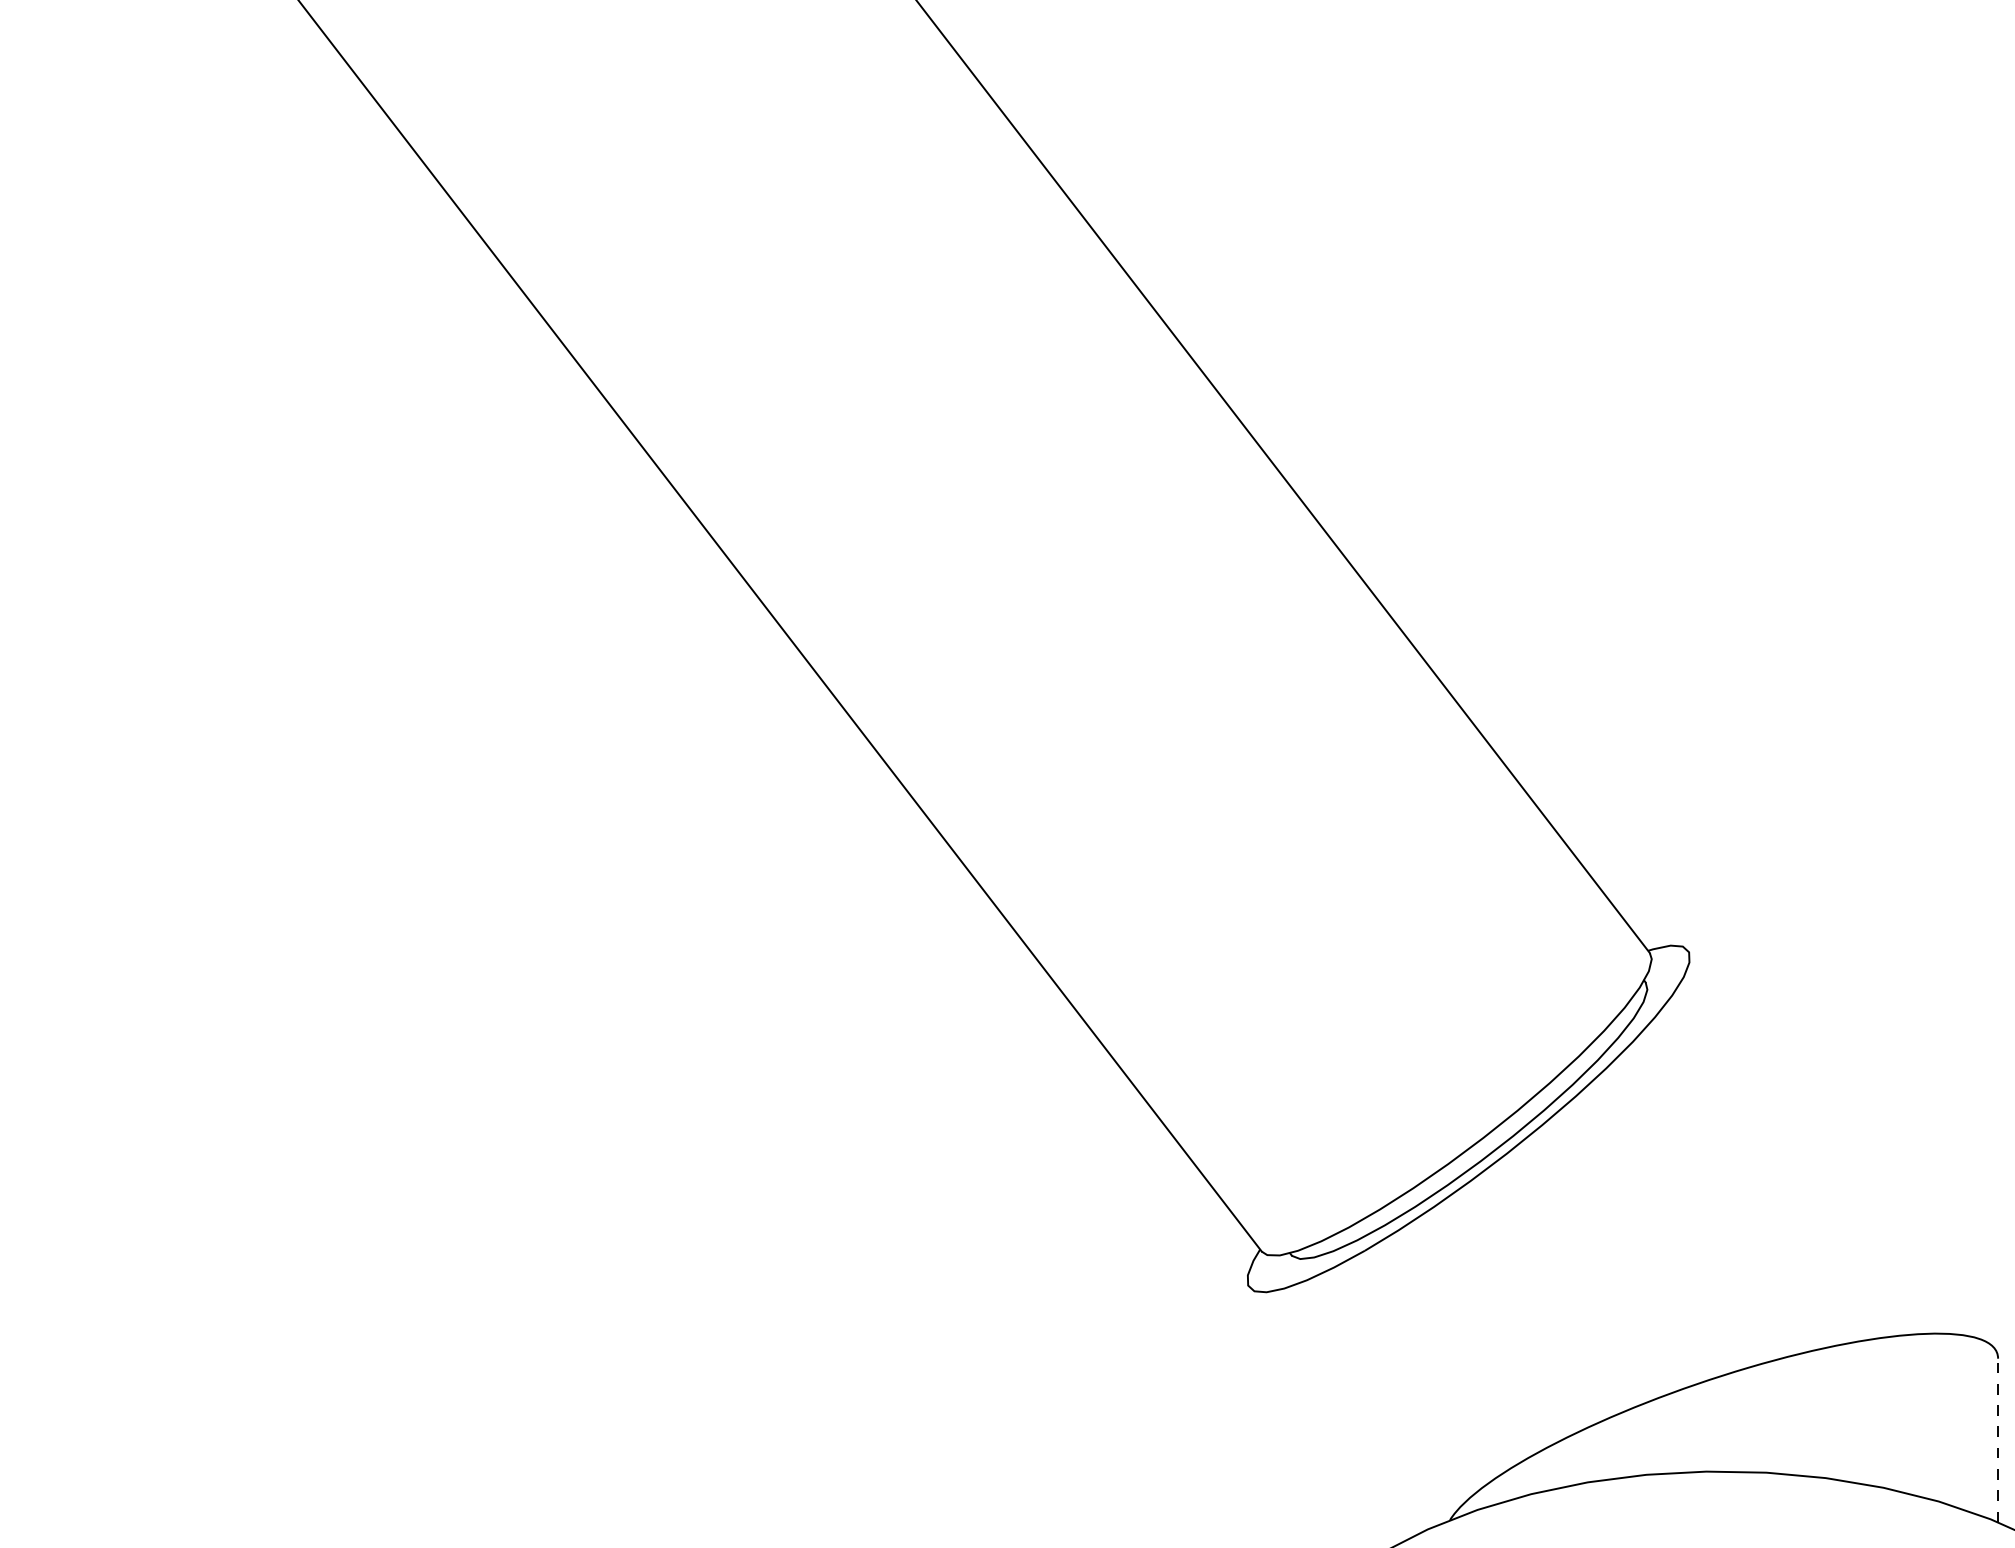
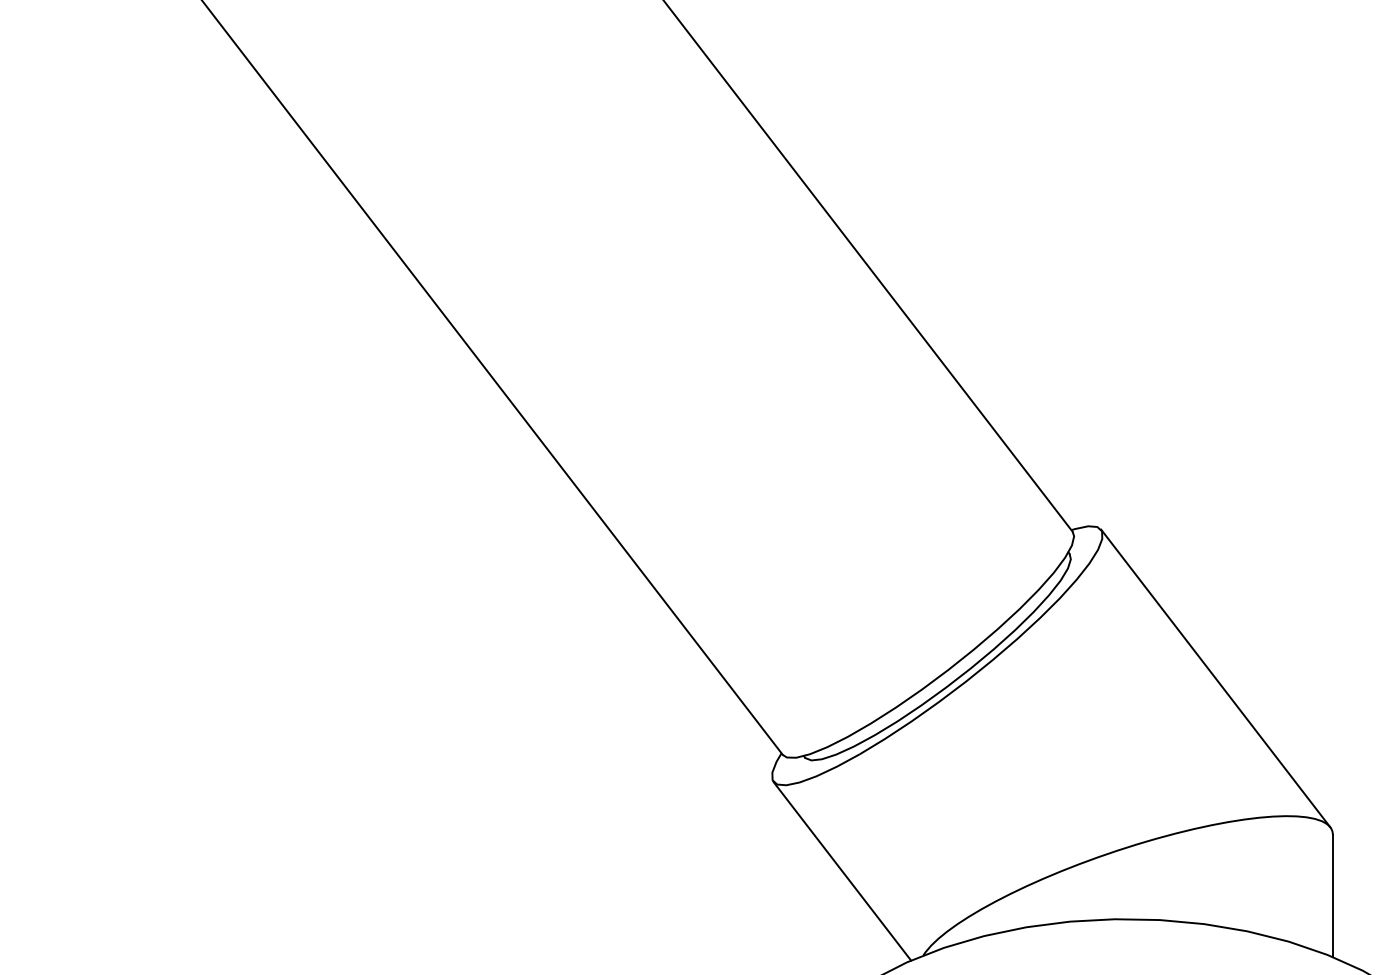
line: (1840, 1149) -> (1215, 678), added
line: (1341, 1406) -> (842, 870), added
line: (1998, 1440) -> (1333, 896), dashed -> solid

